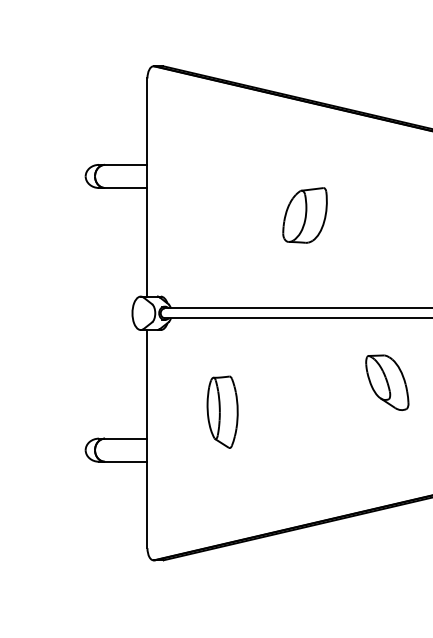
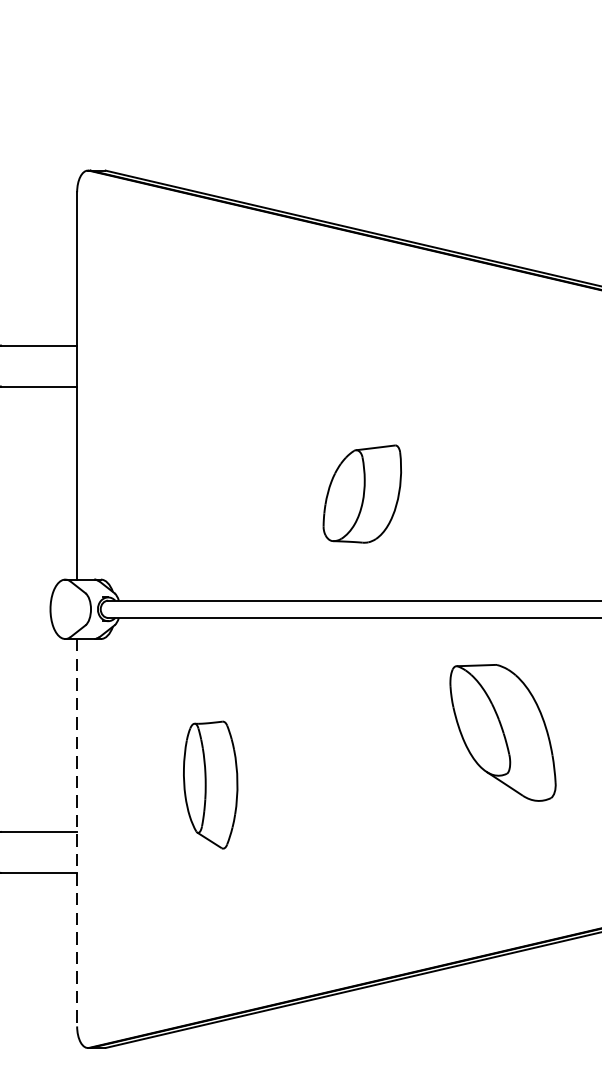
part: (304, 215) -> (361, 494), moved
part: (387, 382) -> (503, 732), size x1.4
line: (147, 439) -> (77, 833), solid -> dashed

